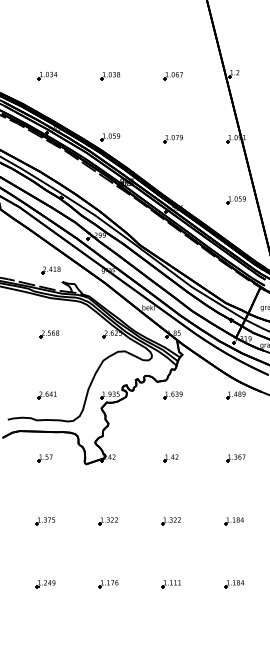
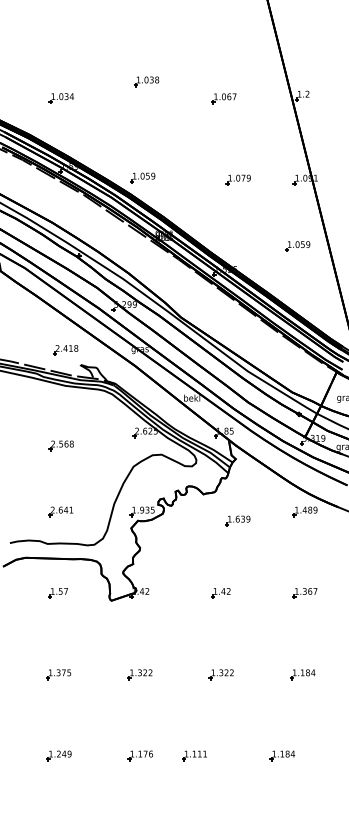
part: (110, 76) -> (146, 82), moved
part: (172, 139) -> (237, 180), moved
part: (235, 200) -> (296, 246), moved
part: (49, 334) -> (61, 445), moved
part: (172, 395) -> (237, 520), moved
part: (170, 584) -> (193, 756), moved
part: (233, 584) -> (281, 756), moved

